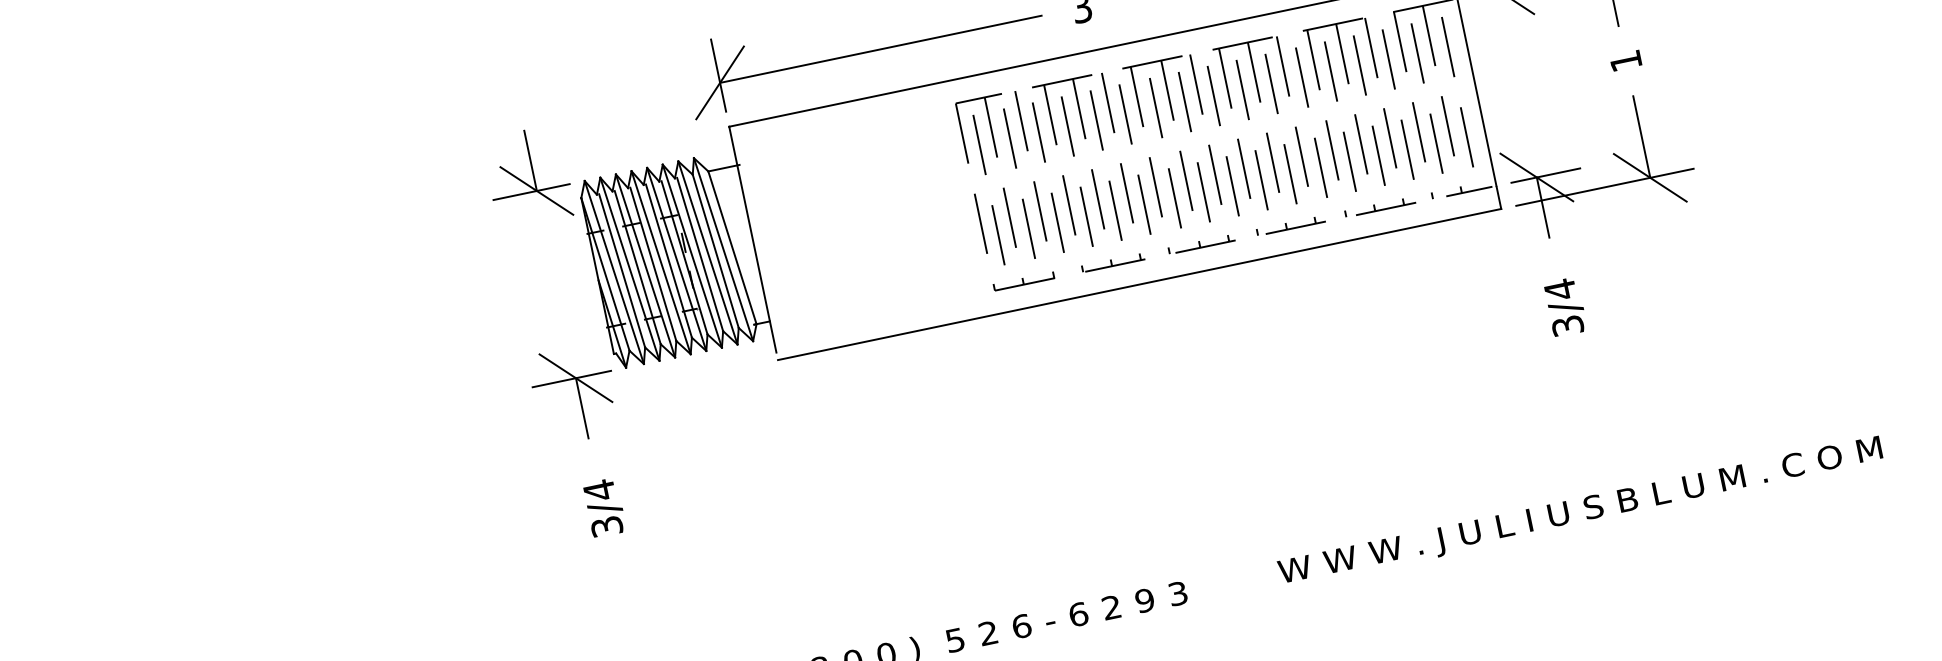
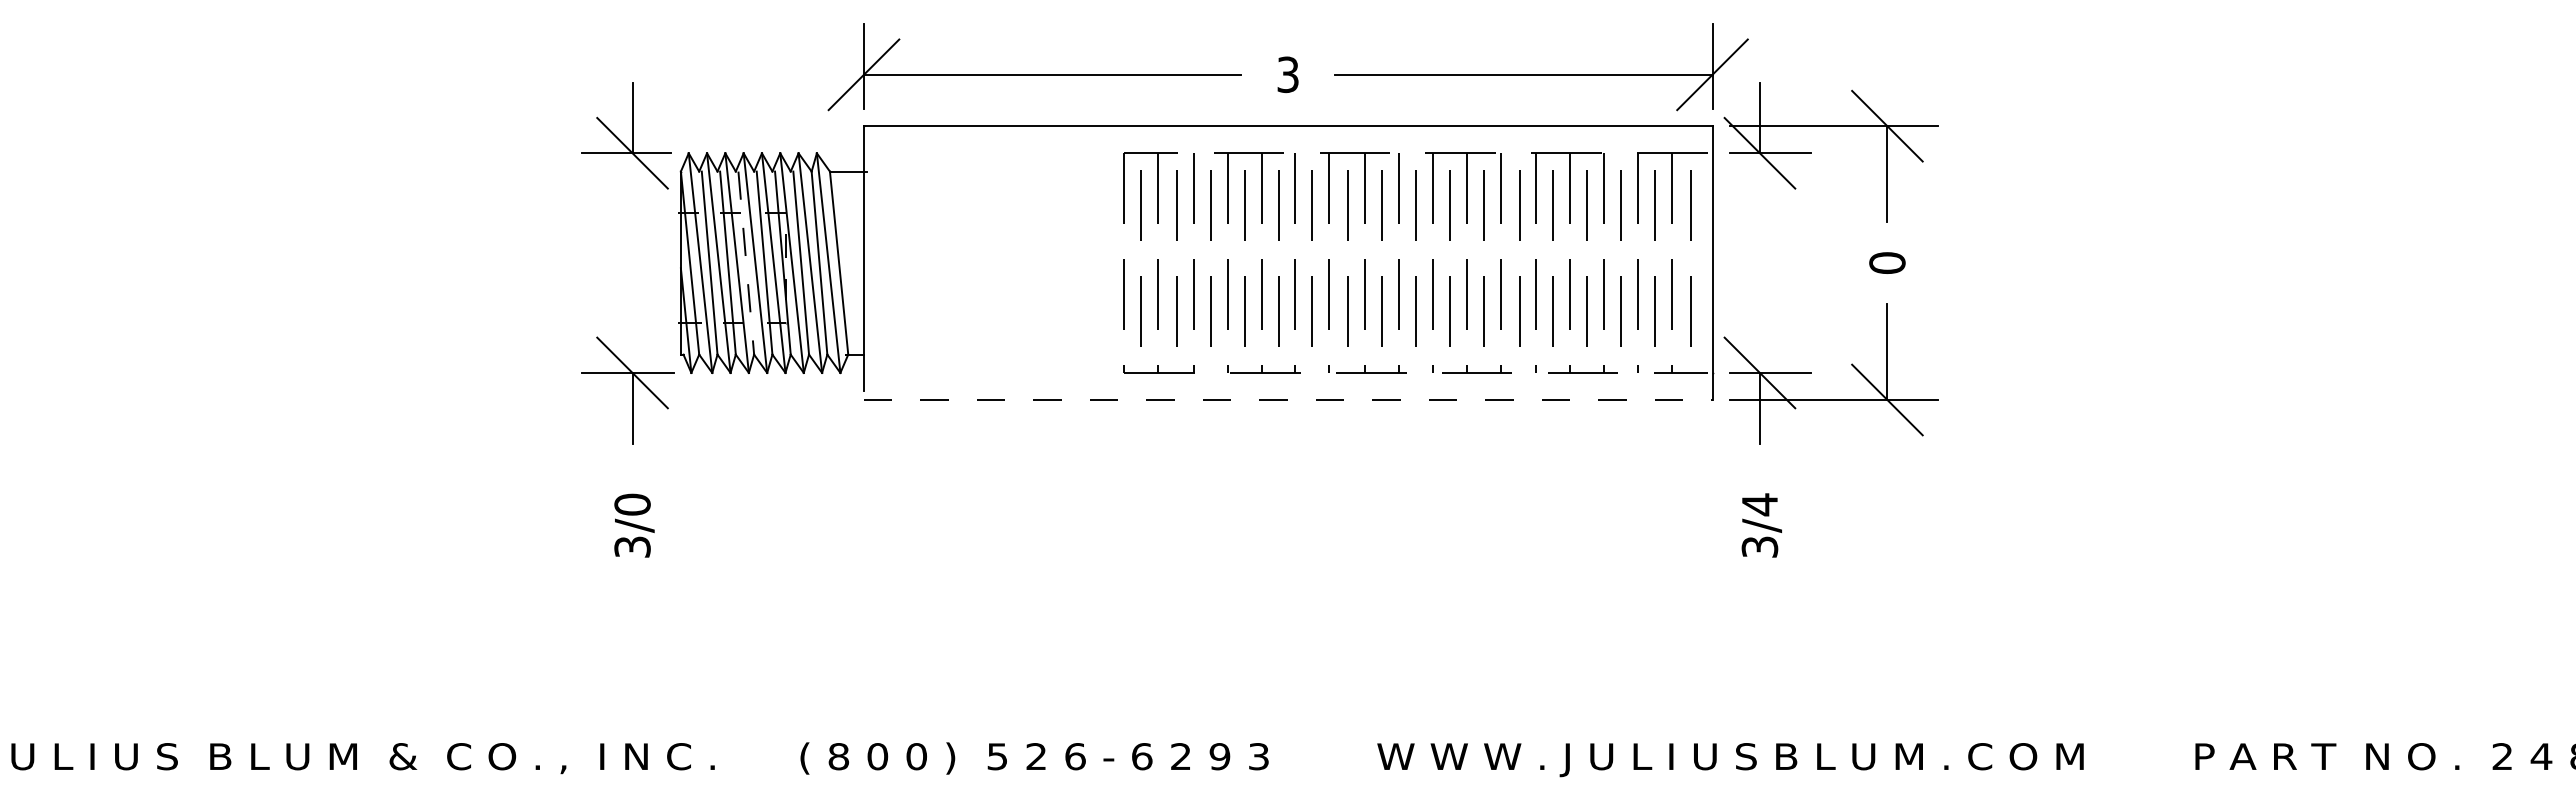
text: (1625, 60) -> (1887, 262), 1 -> 0
line: (653, 264) -> (746, 263), solid -> dashed
line: (1139, 284) -> (1288, 400), solid -> dashed
text: (599, 490) -> (632, 504), 3/4 -> 3/0

